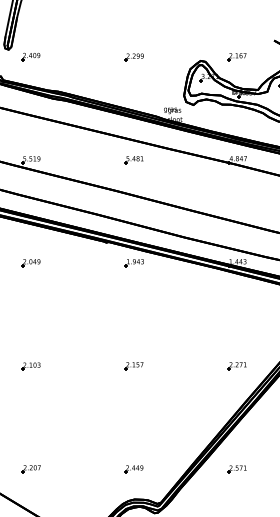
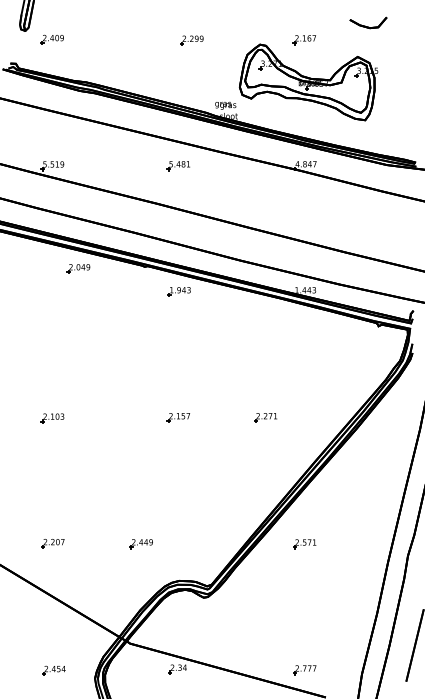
part: (133, 57) -> (191, 40), moved
part: (30, 262) -> (78, 268), moved
part: (237, 365) -> (265, 417), moved
part: (133, 469) -> (140, 544), moved

